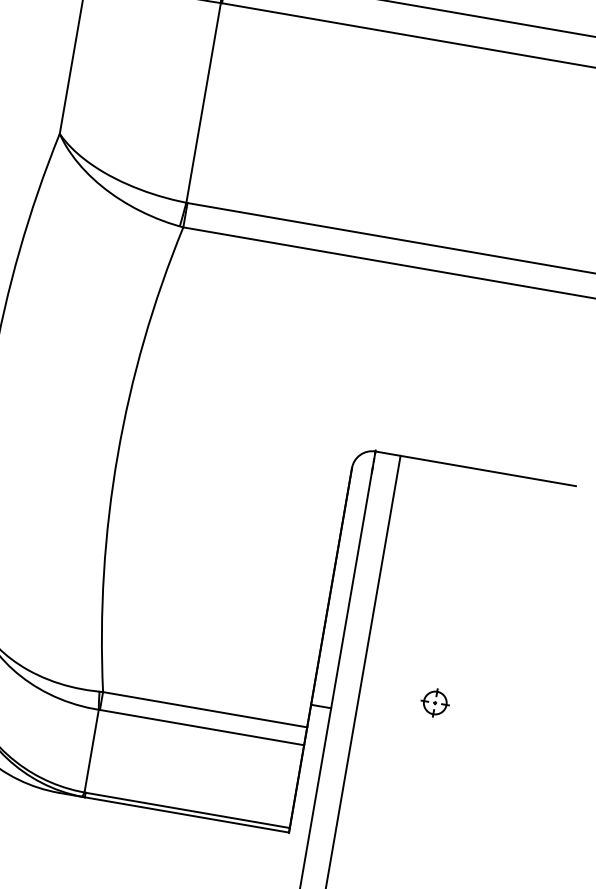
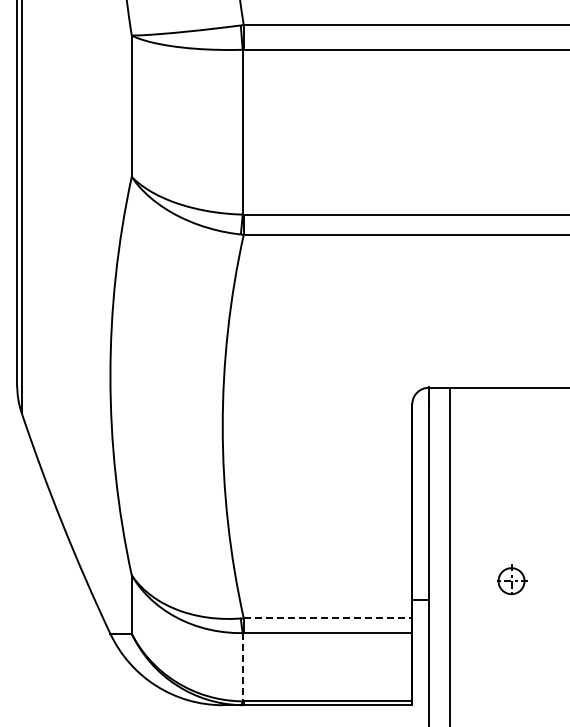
part: (435, 702) -> (511, 580), size x1.4
line: (205, 710) -> (328, 618), solid -> dashed
line: (91, 751) -> (242, 667), solid -> dashed

